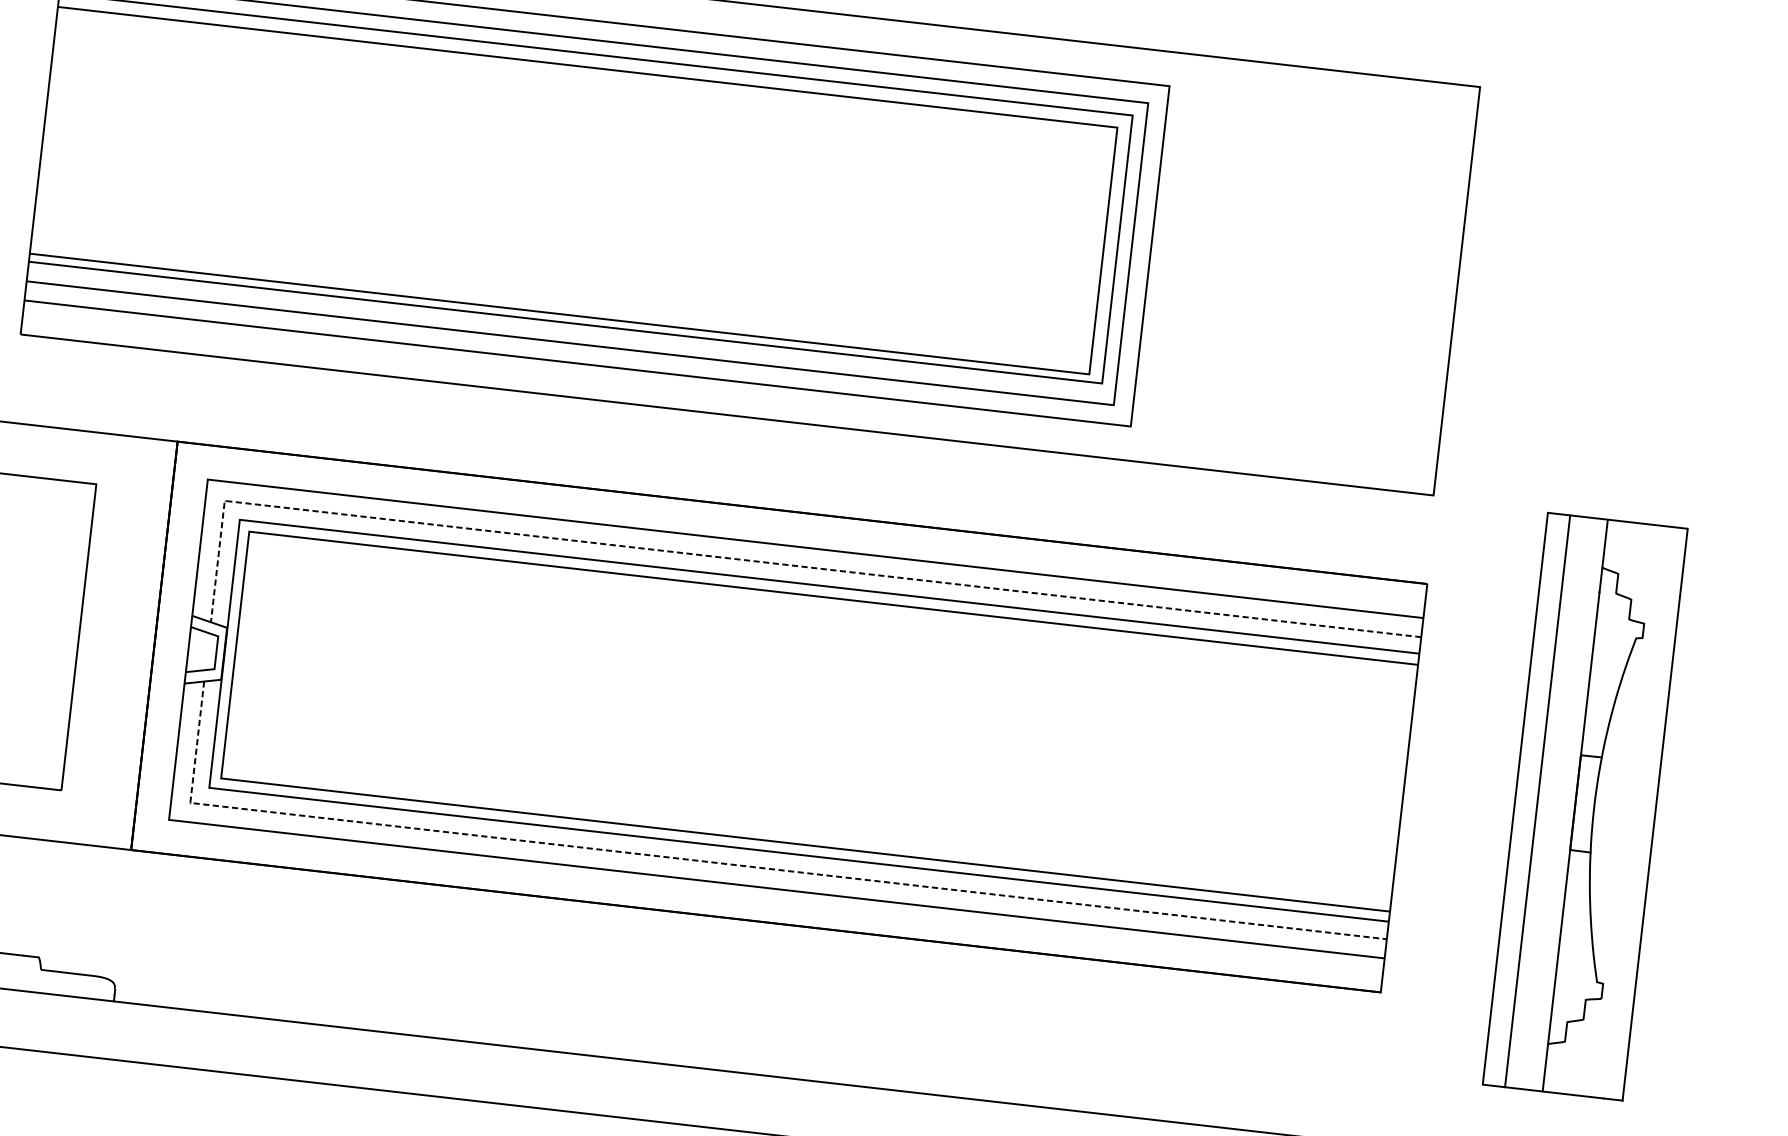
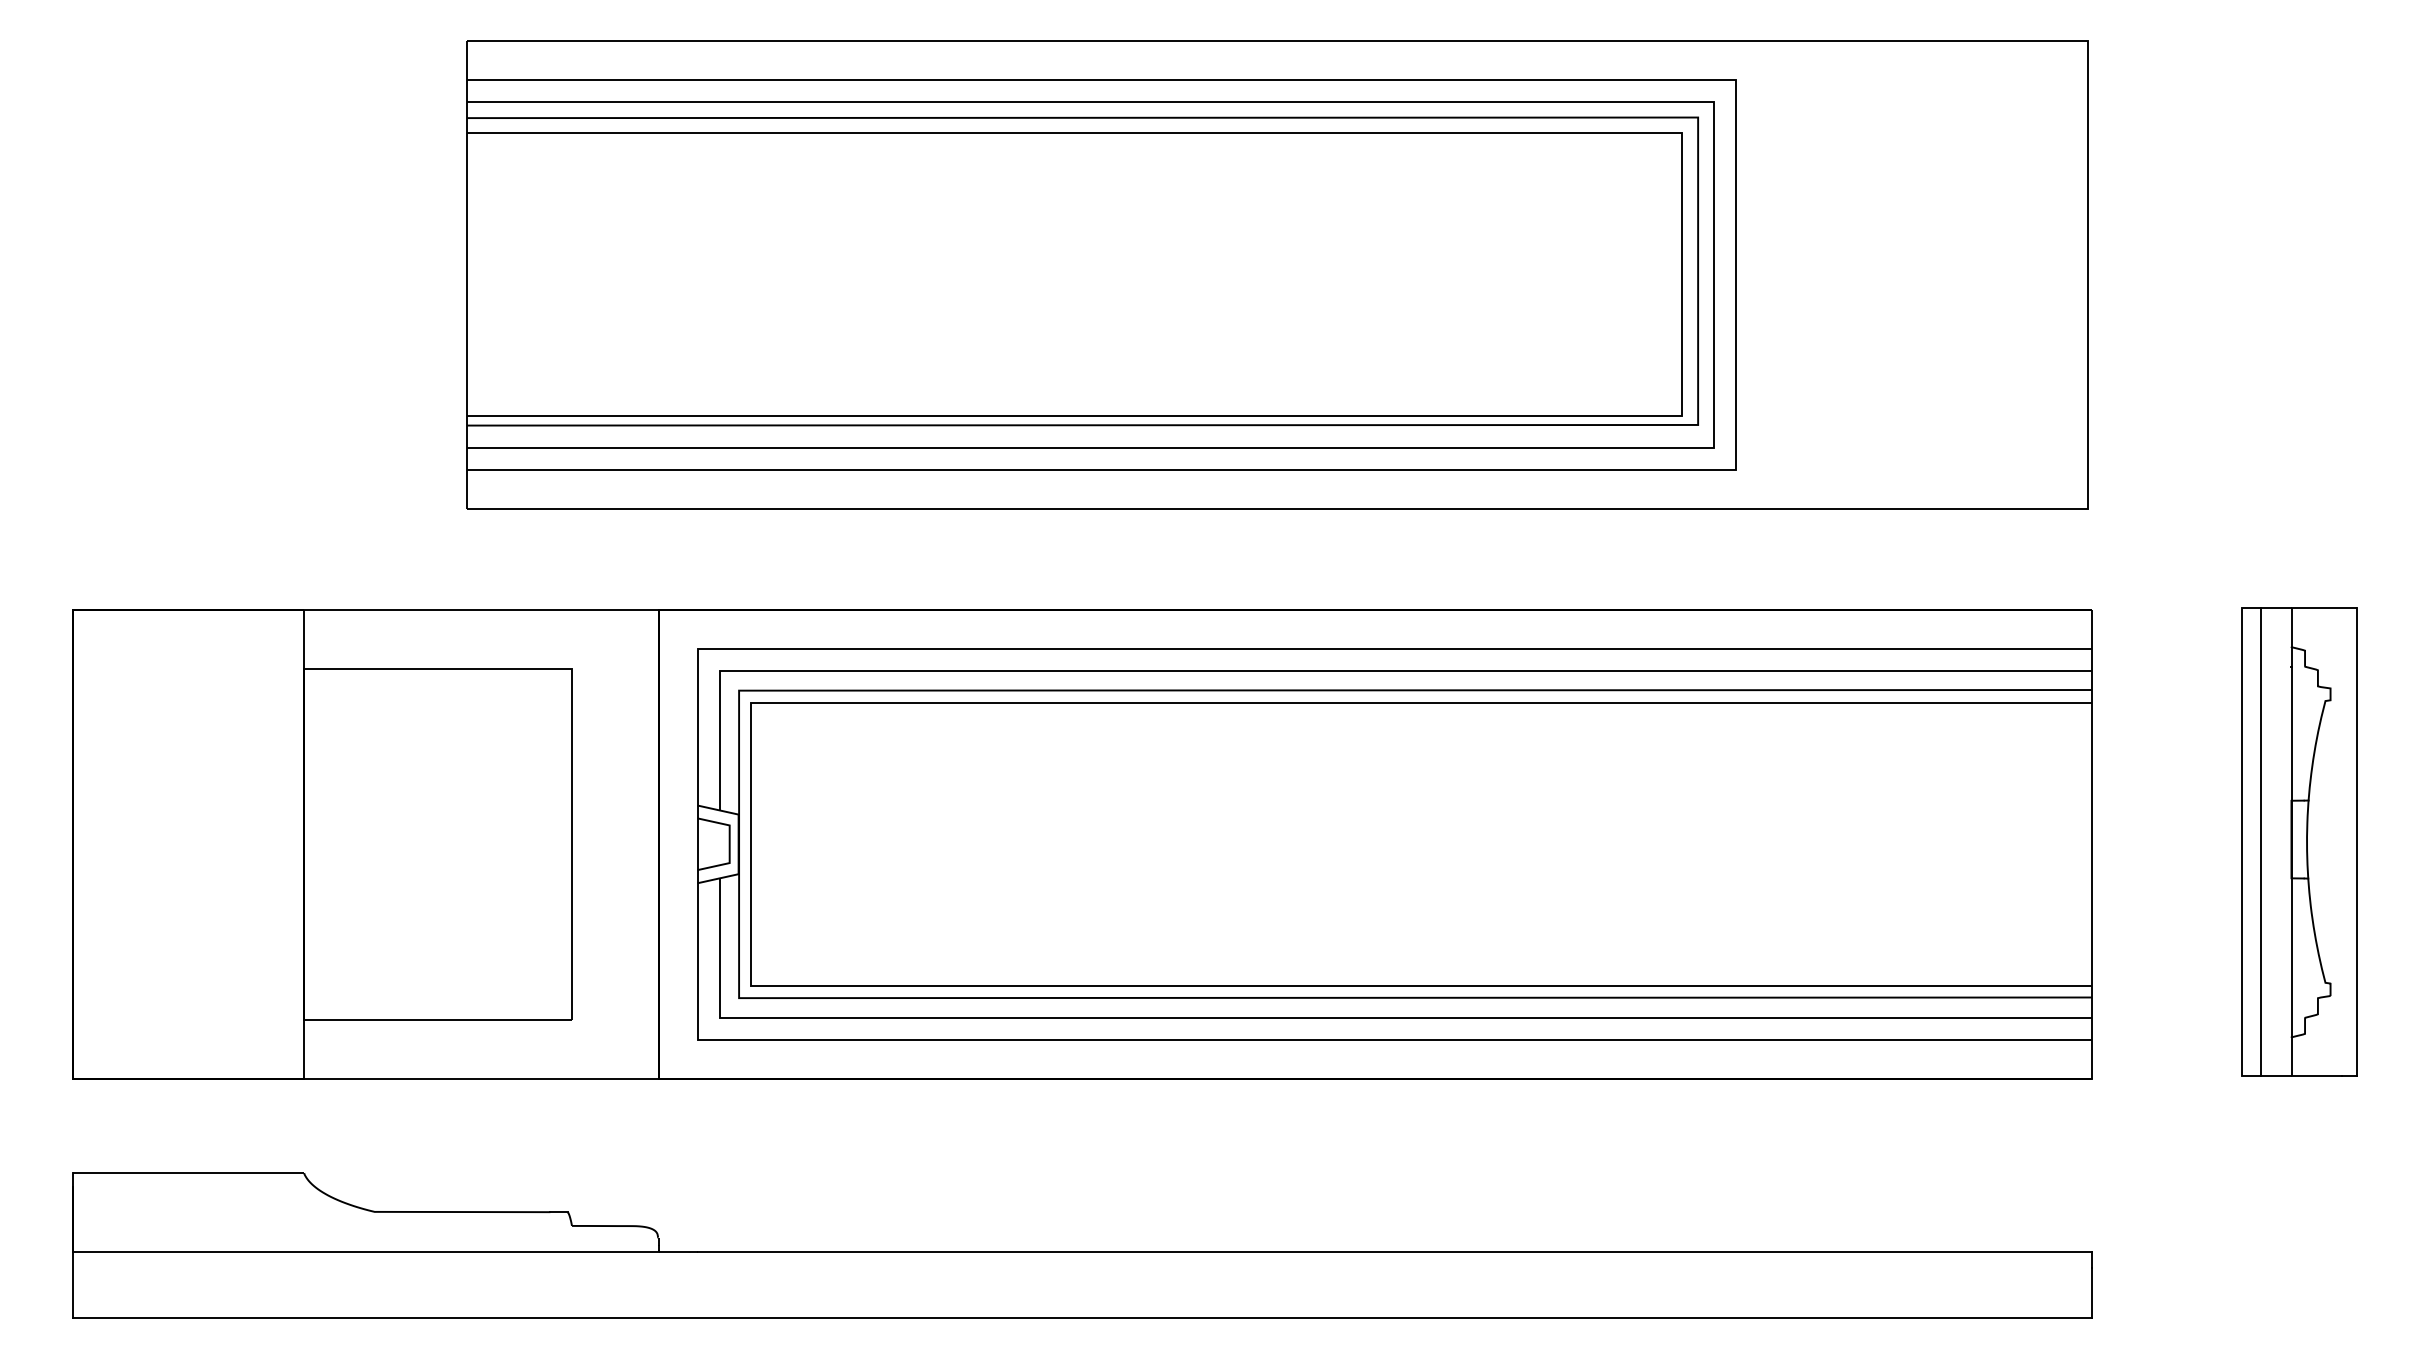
line: (760, 562) -> (1334, 671), dashed -> solid
part: (1585, 806) -> (2299, 841), size x0.71
line: (727, 863) -> (1335, 1017), dashed -> solid

